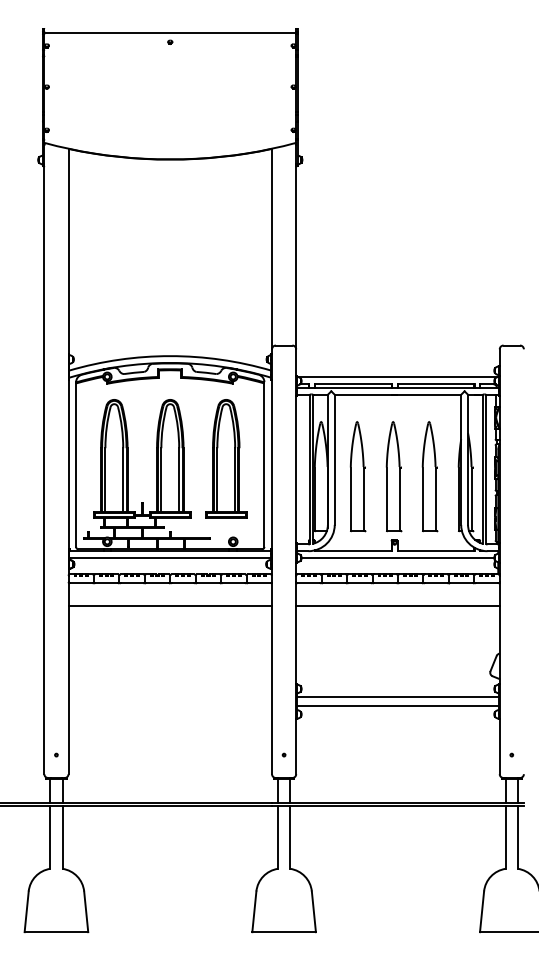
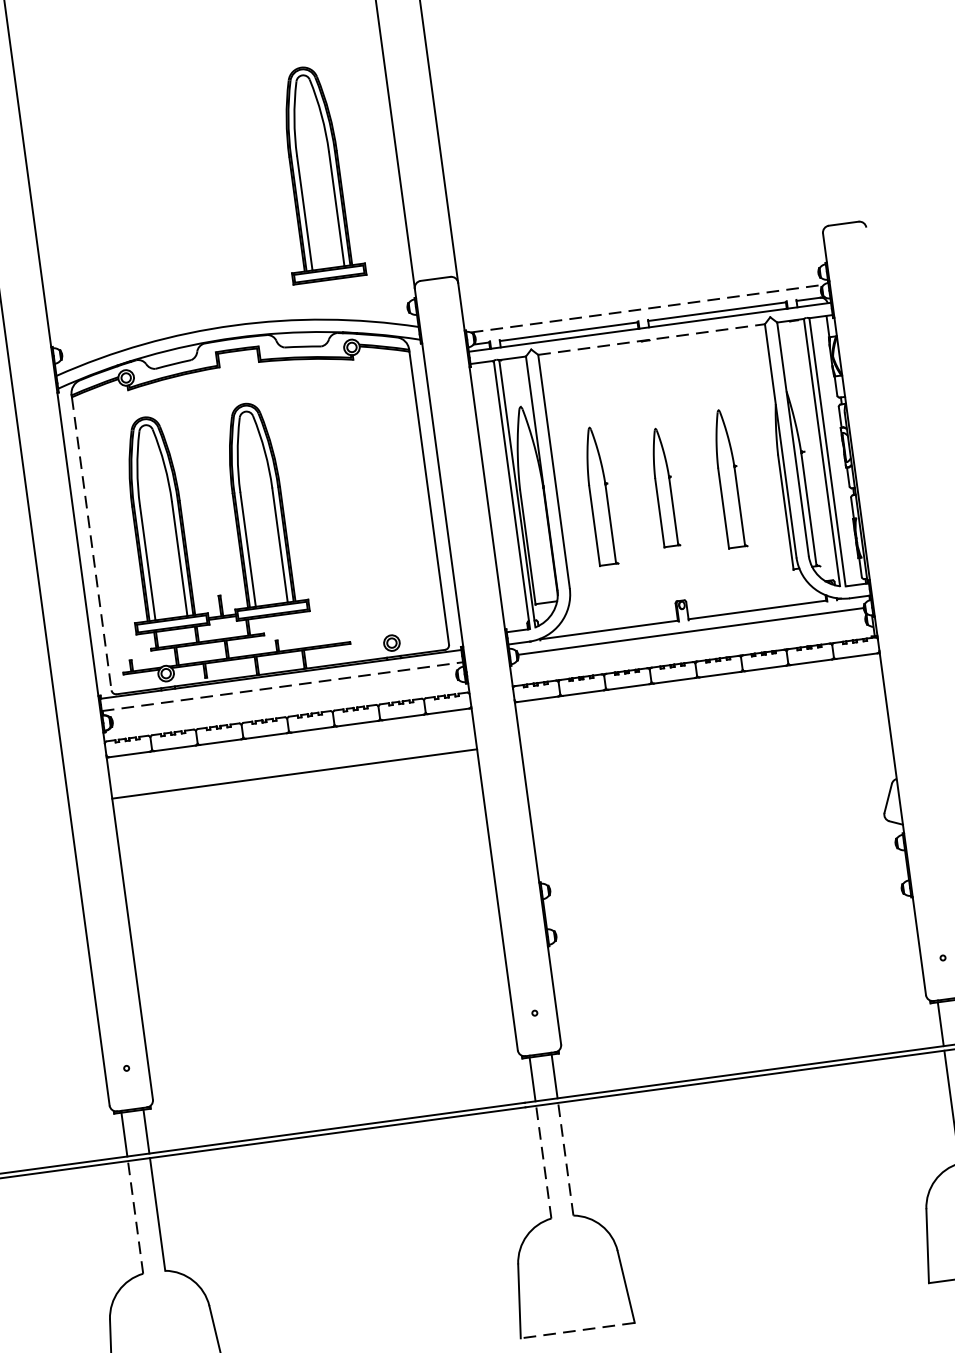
line: (397, 377) -> (646, 308), solid -> dashed
line: (398, 394) -> (652, 338), solid -> dashed
part: (226, 458) -> (316, 172), moved
line: (76, 465) -> (92, 544), solid -> dashed
part: (357, 476) -> (598, 495), size x0.7
part: (393, 476) -> (663, 487), size x0.6
part: (429, 476) -> (727, 478), size x0.7
line: (170, 557) -> (283, 686), solid -> dashed
line: (397, 606) -> (702, 719), removed
line: (397, 697) -> (724, 882), removed
line: (397, 705) -> (726, 896), removed
line: (50, 836) -> (135, 1215), solid -> dashed
line: (277, 836) -> (542, 1160), solid -> dashed
line: (290, 836) -> (566, 1157), solid -> dashed
line: (284, 932) -> (578, 1331), solid -> dashed

